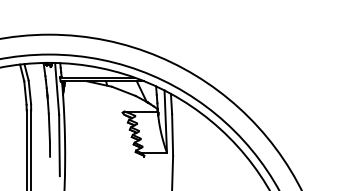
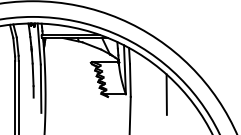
line: (218, 152) -> (166, 94), added

